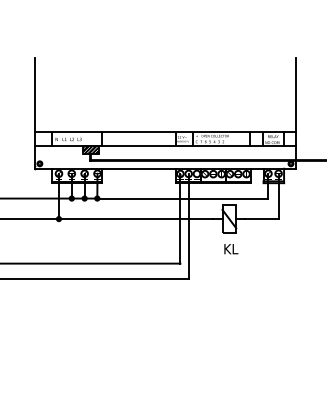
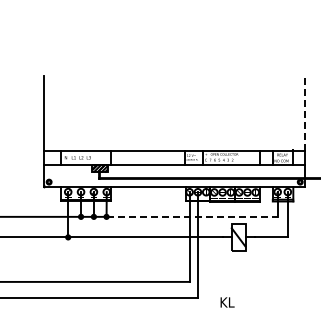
line: (295, 94) -> (304, 112), solid -> dashed
line: (182, 198) -> (191, 216), solid -> dashed
text: (231, 249) -> (227, 302), moved

